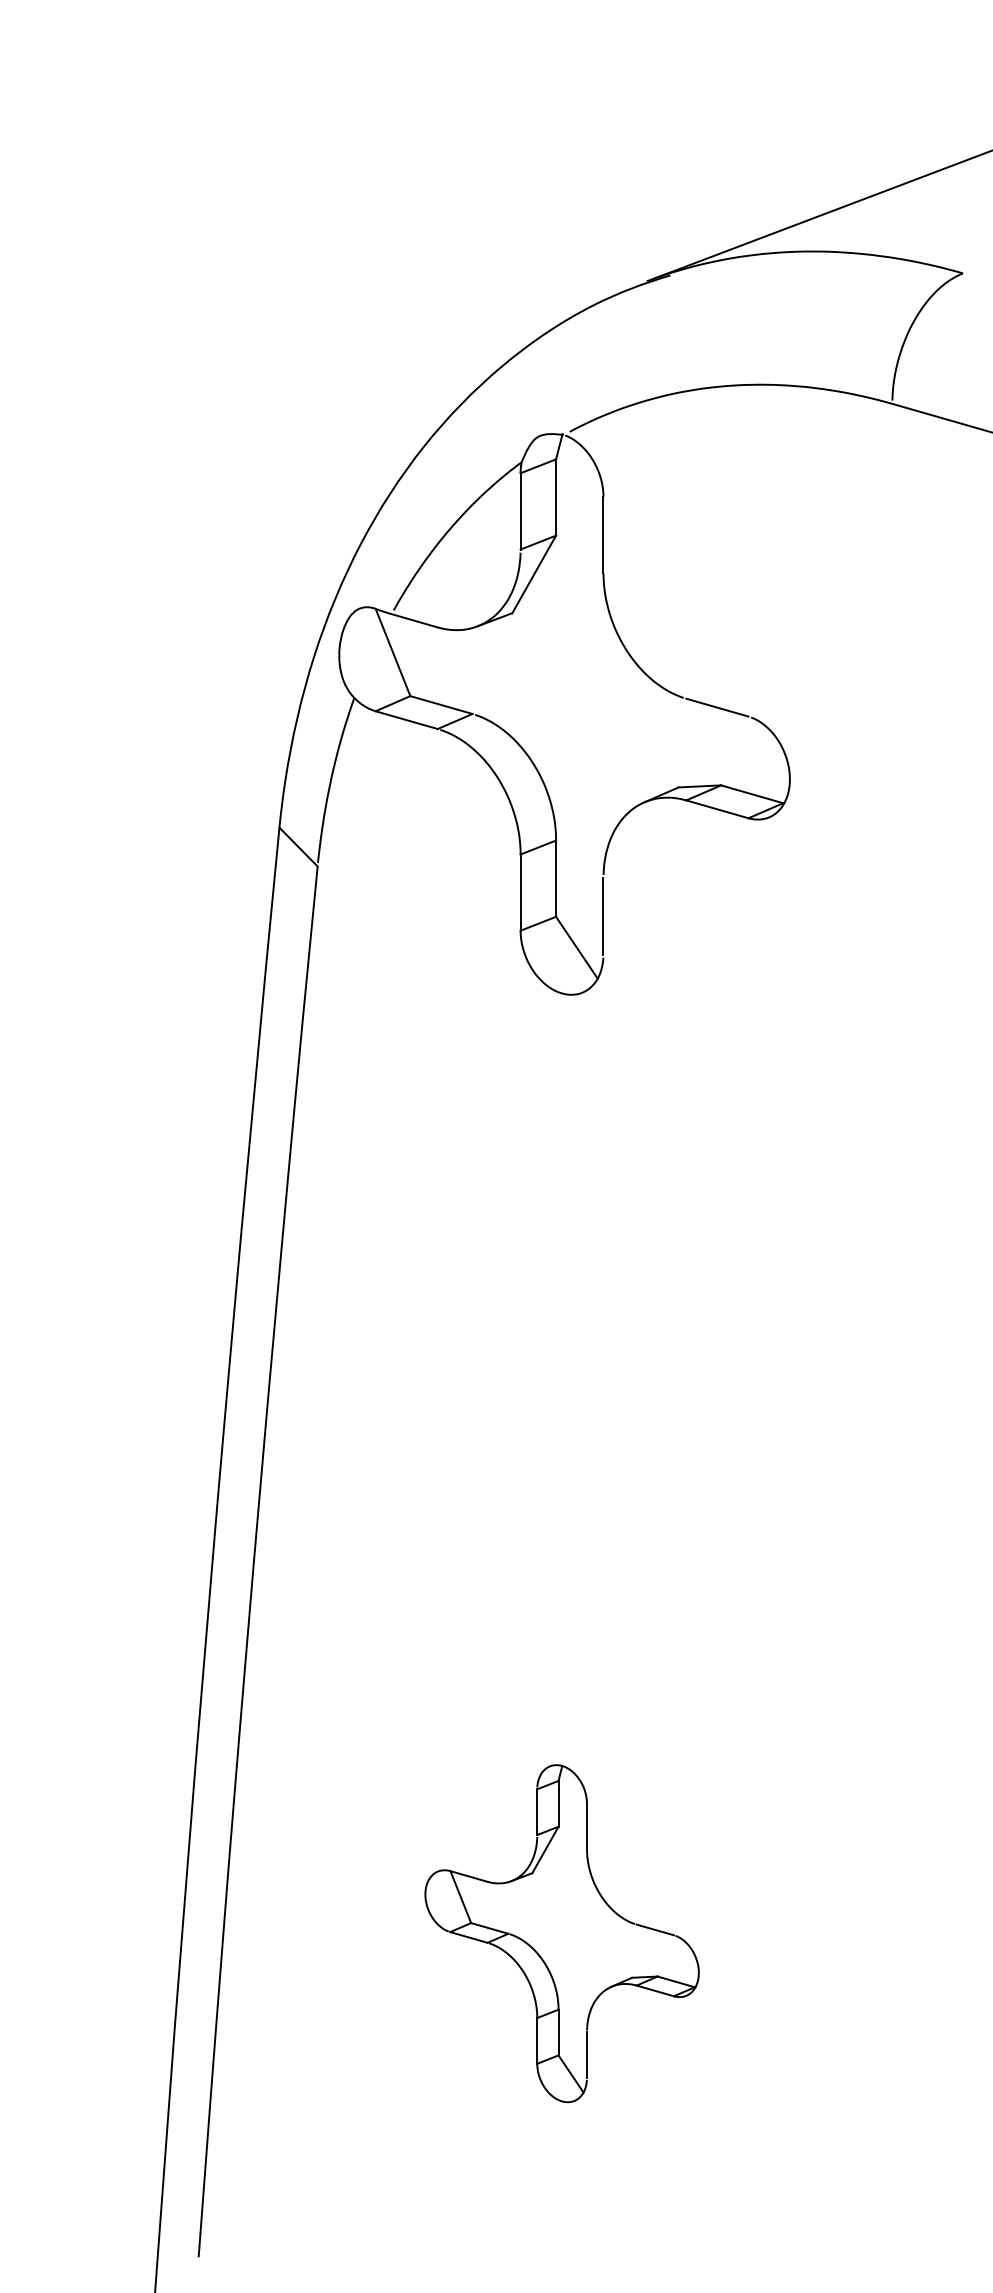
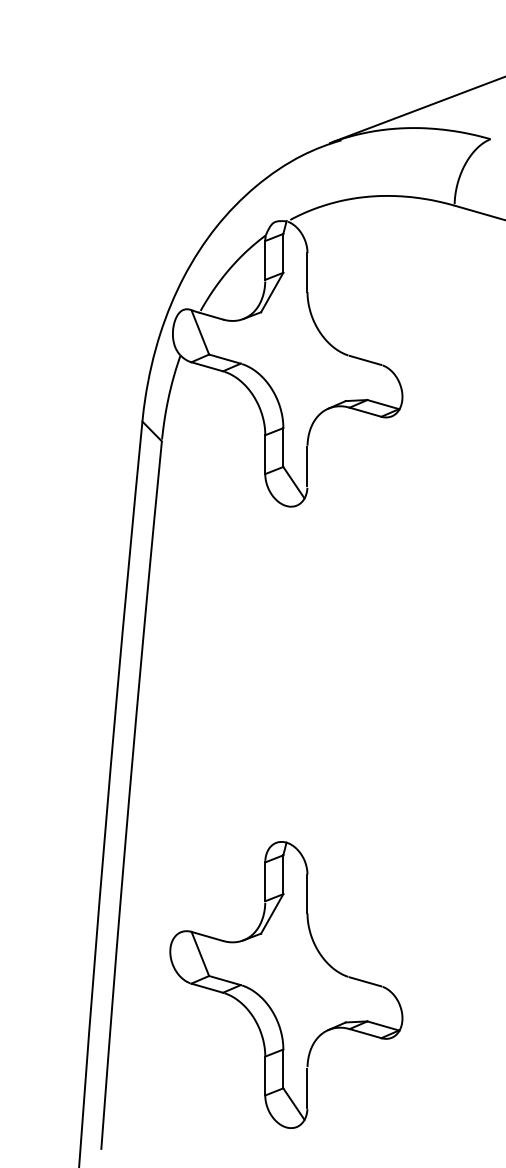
part: (562, 1932) -> (286, 984), size x1.67

